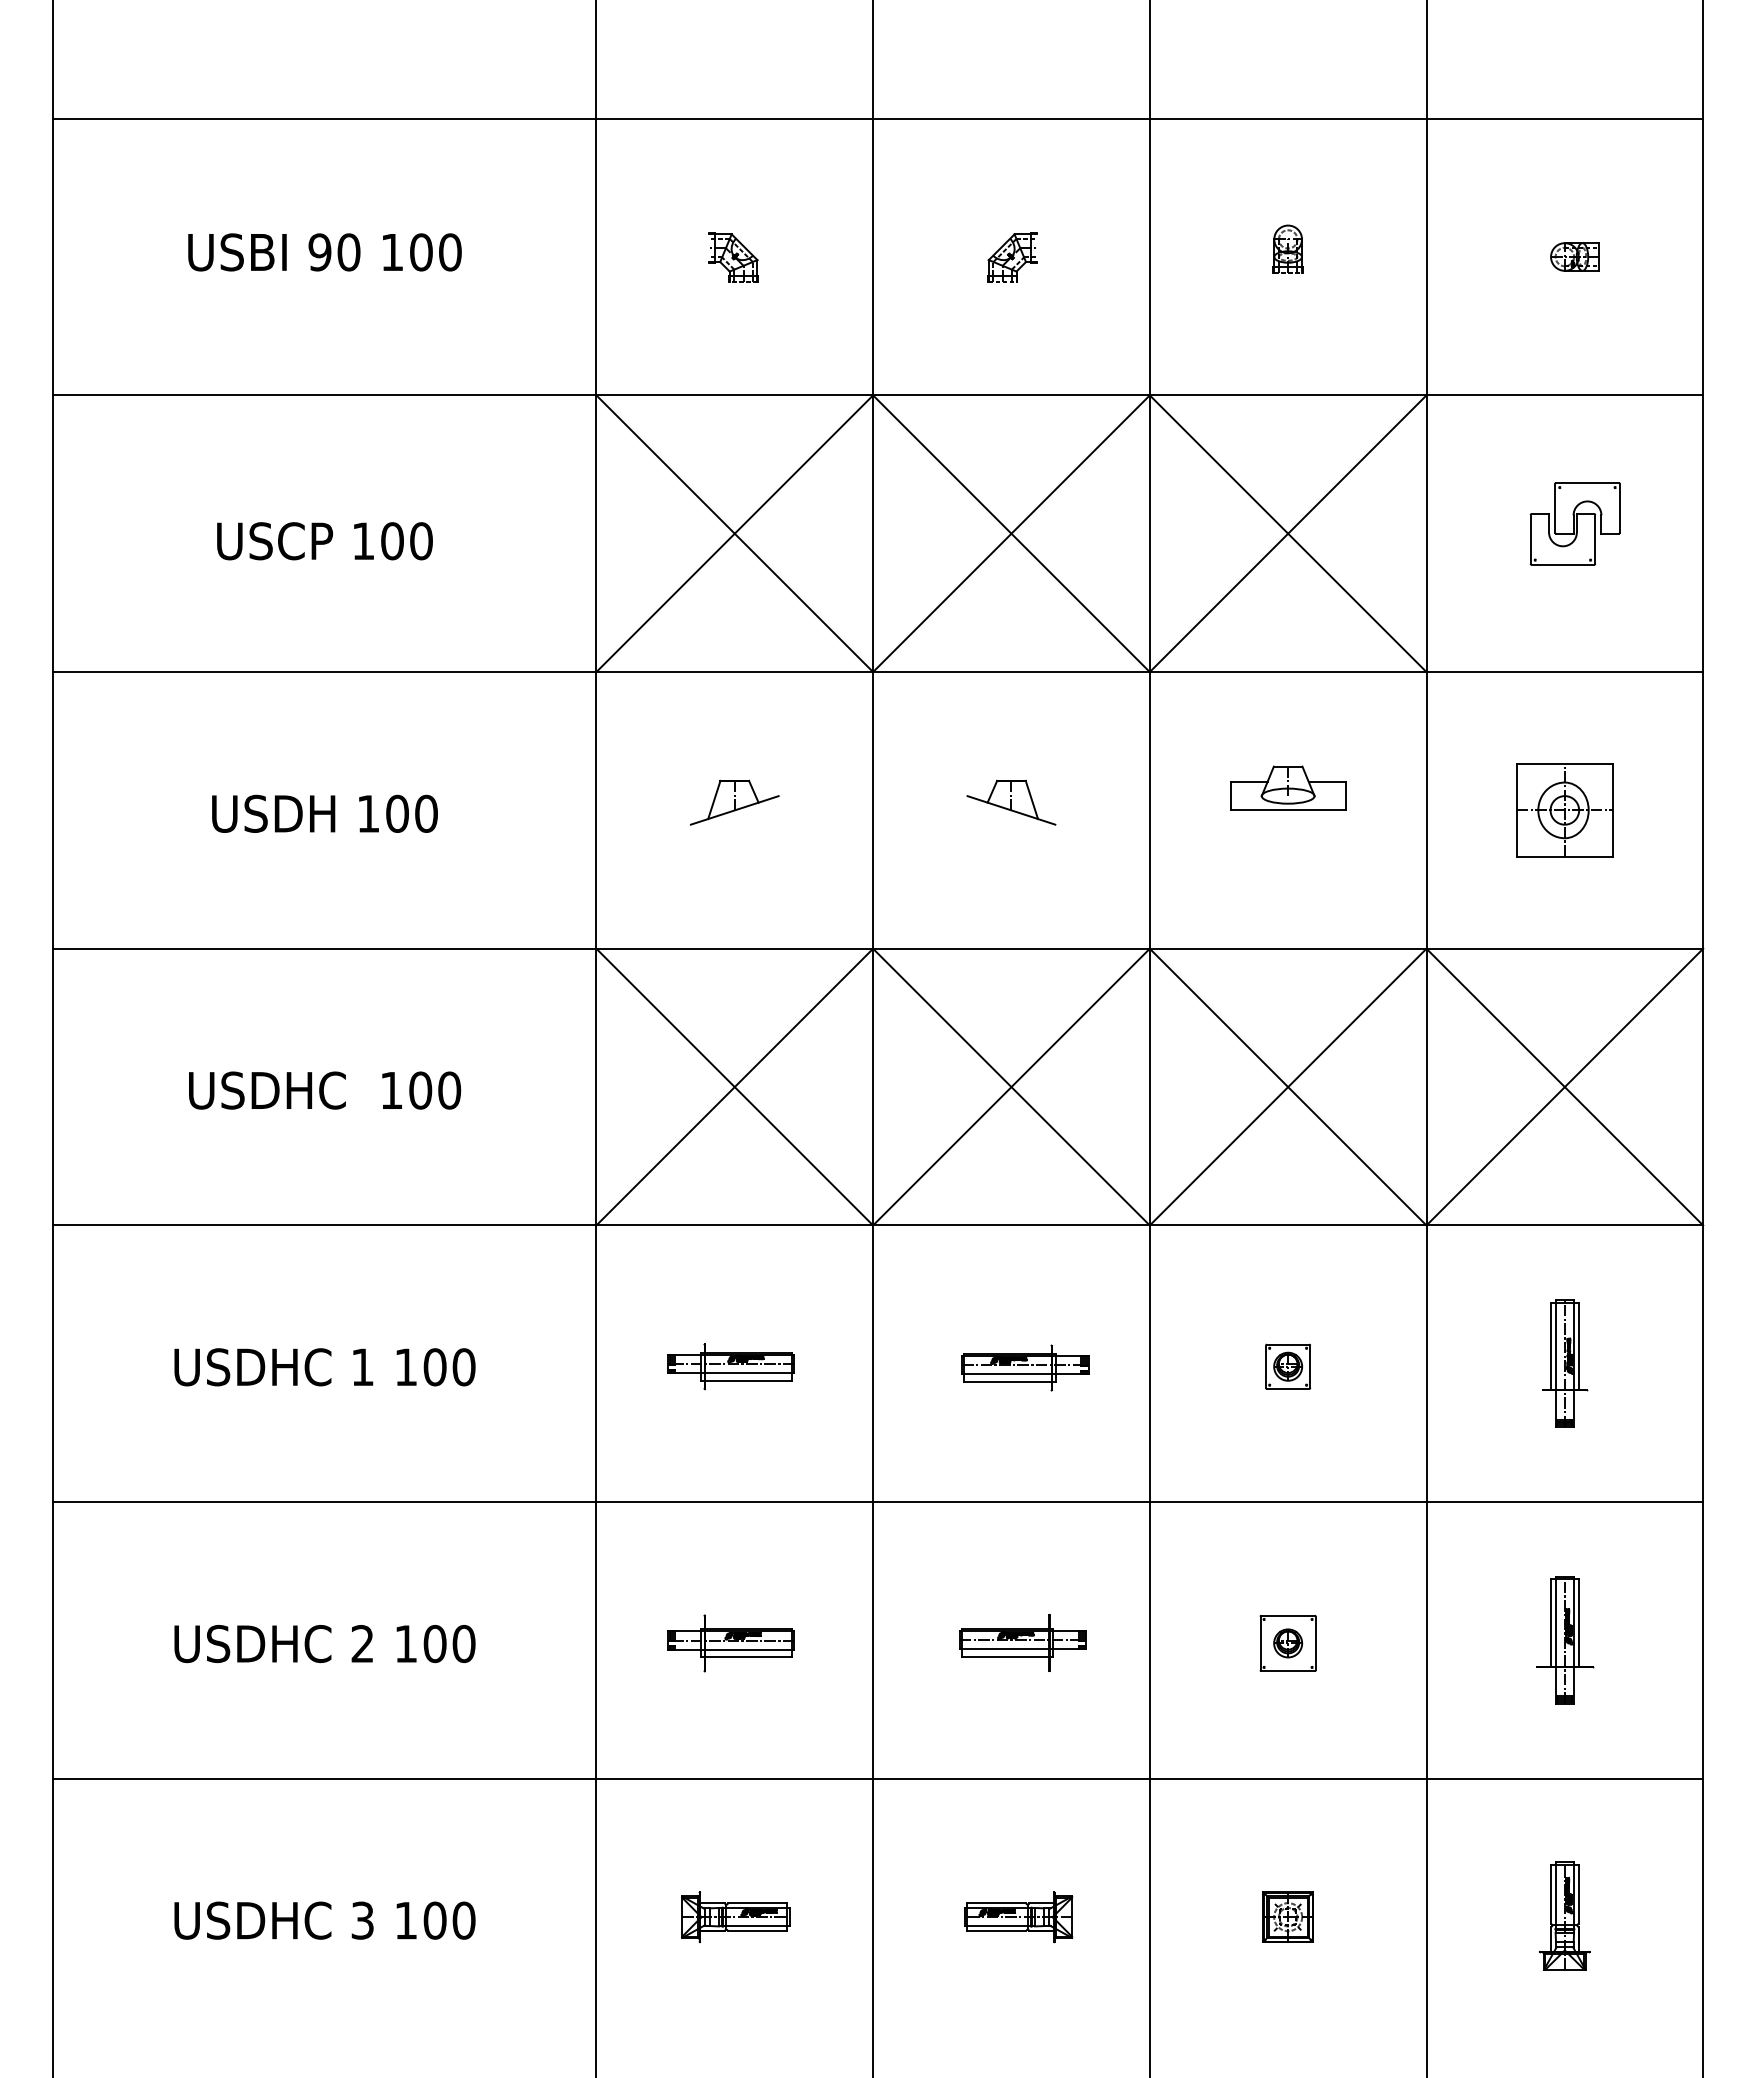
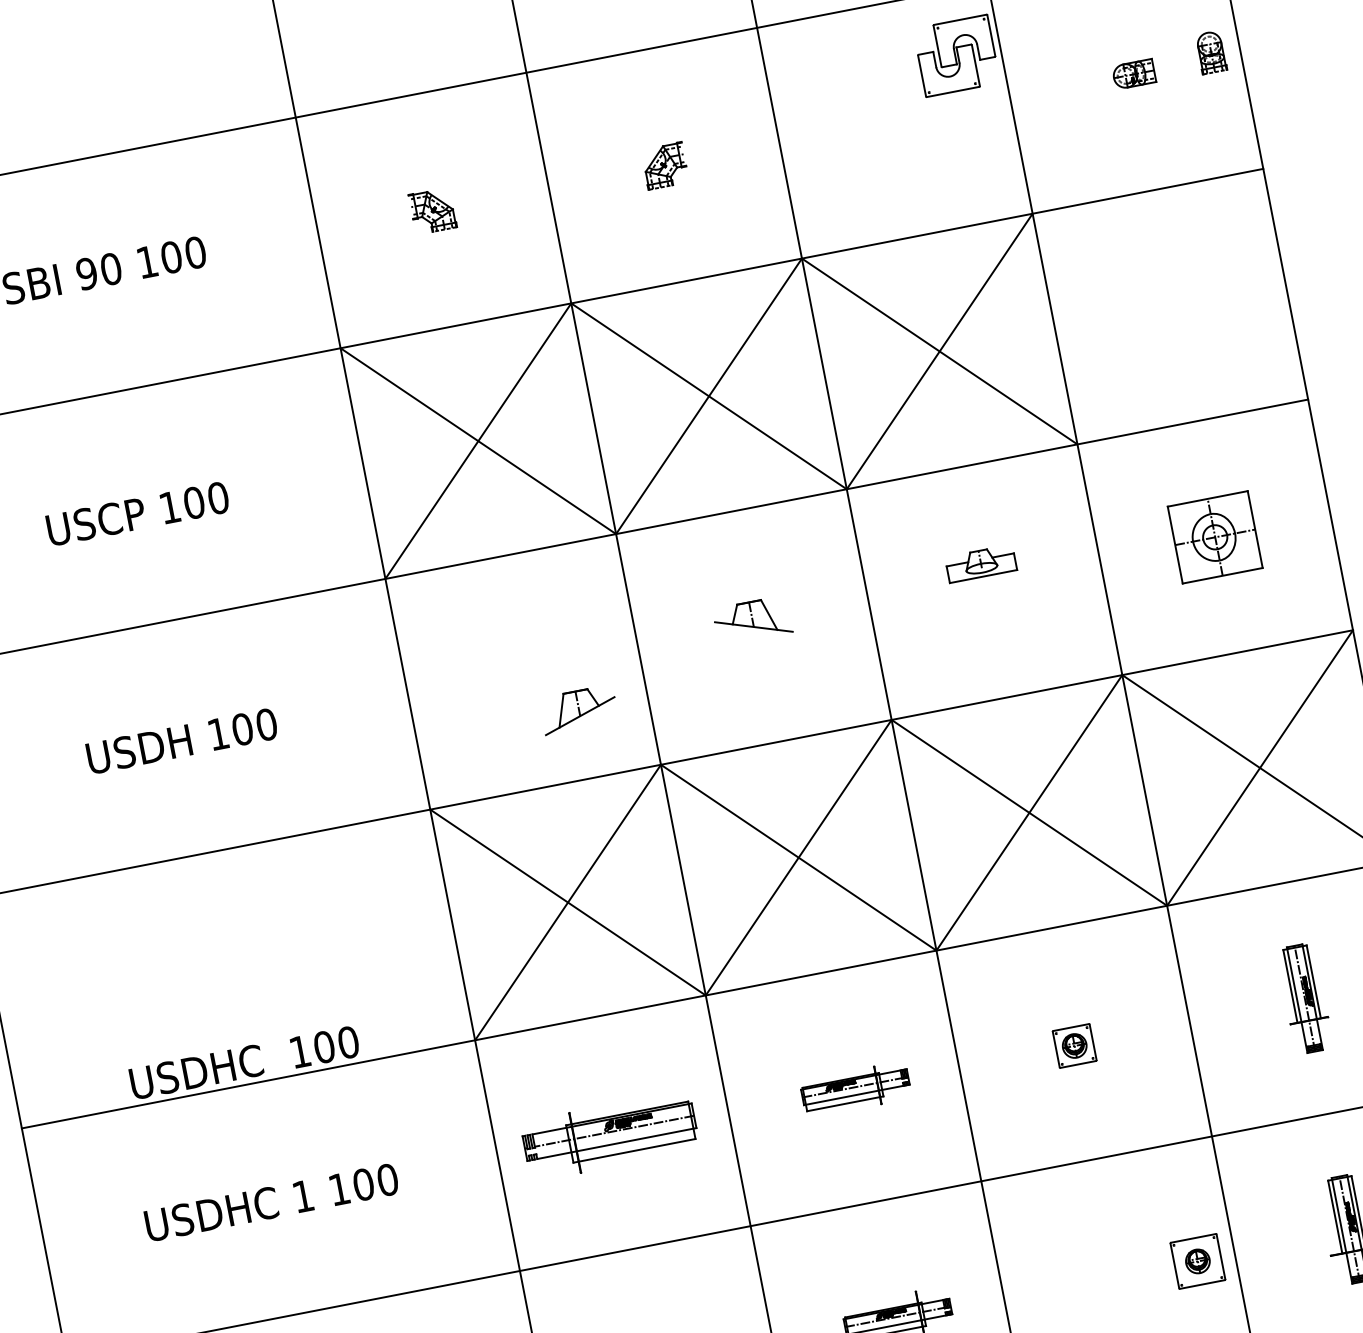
part: (1287, 248) -> (1210, 52), moved
part: (1574, 523) -> (956, 55), moved
part: (1288, 787) -> (981, 563), size x0.7
part: (734, 802) -> (578, 709), moved
text: (325, 1090) -> (245, 1062), moved
part: (730, 1366) -> (609, 1136), size x1.6
part: (1287, 1643) -> (1197, 1261), moved

